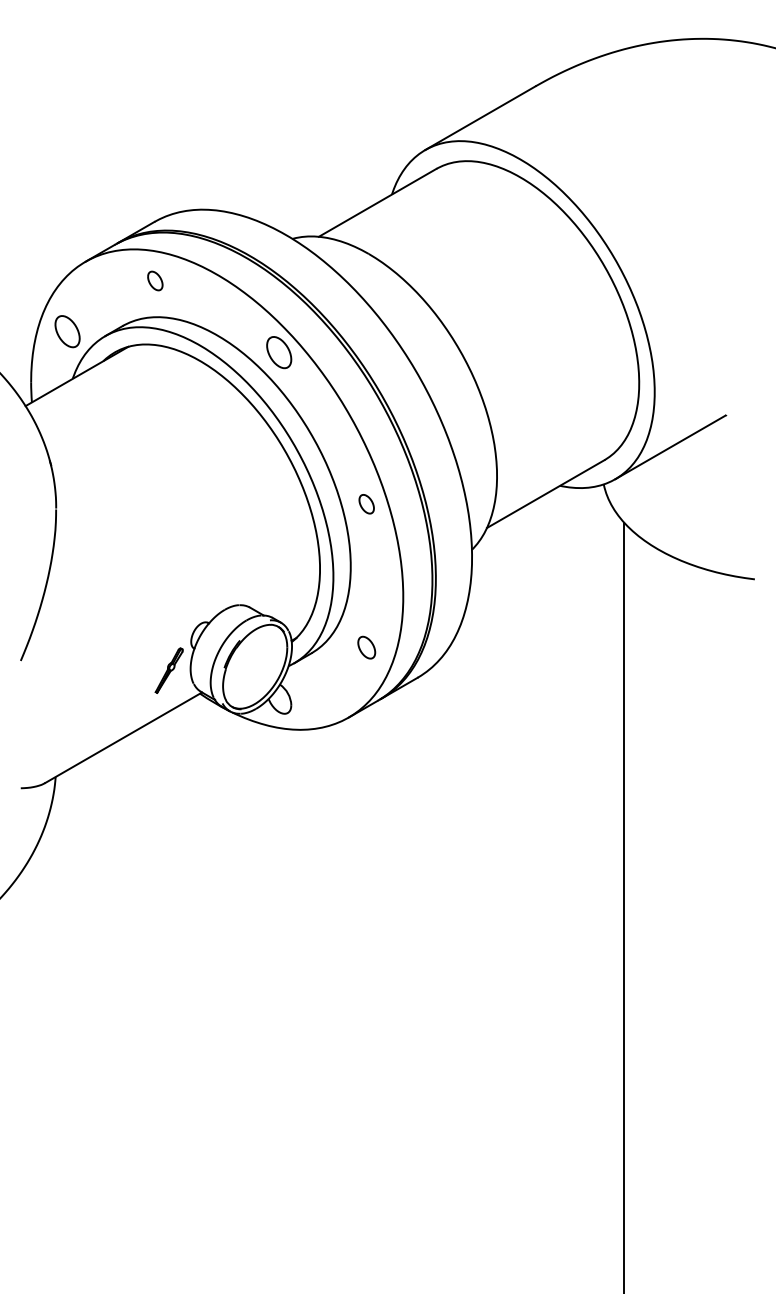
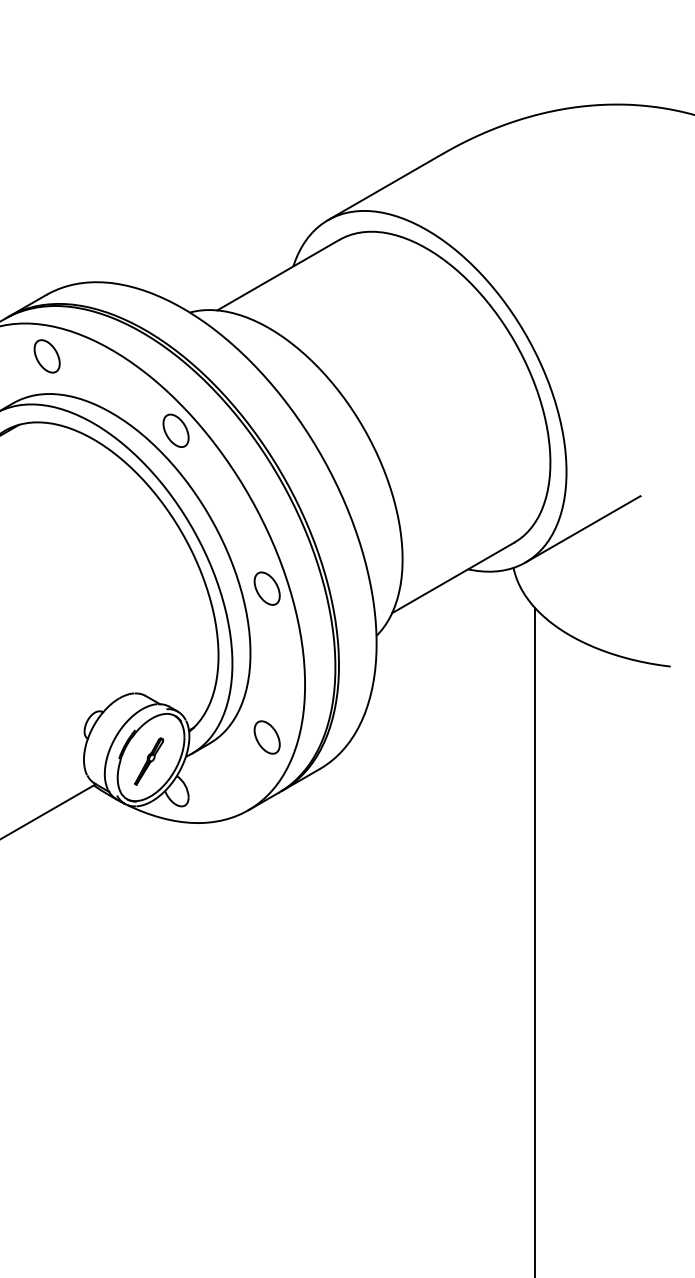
part: (155, 280) -> (47, 355), size x1.67
part: (366, 503) -> (266, 587), size x1.67
part: (366, 647) -> (266, 737), size x1.43
part: (168, 670) -> (148, 761), moved

